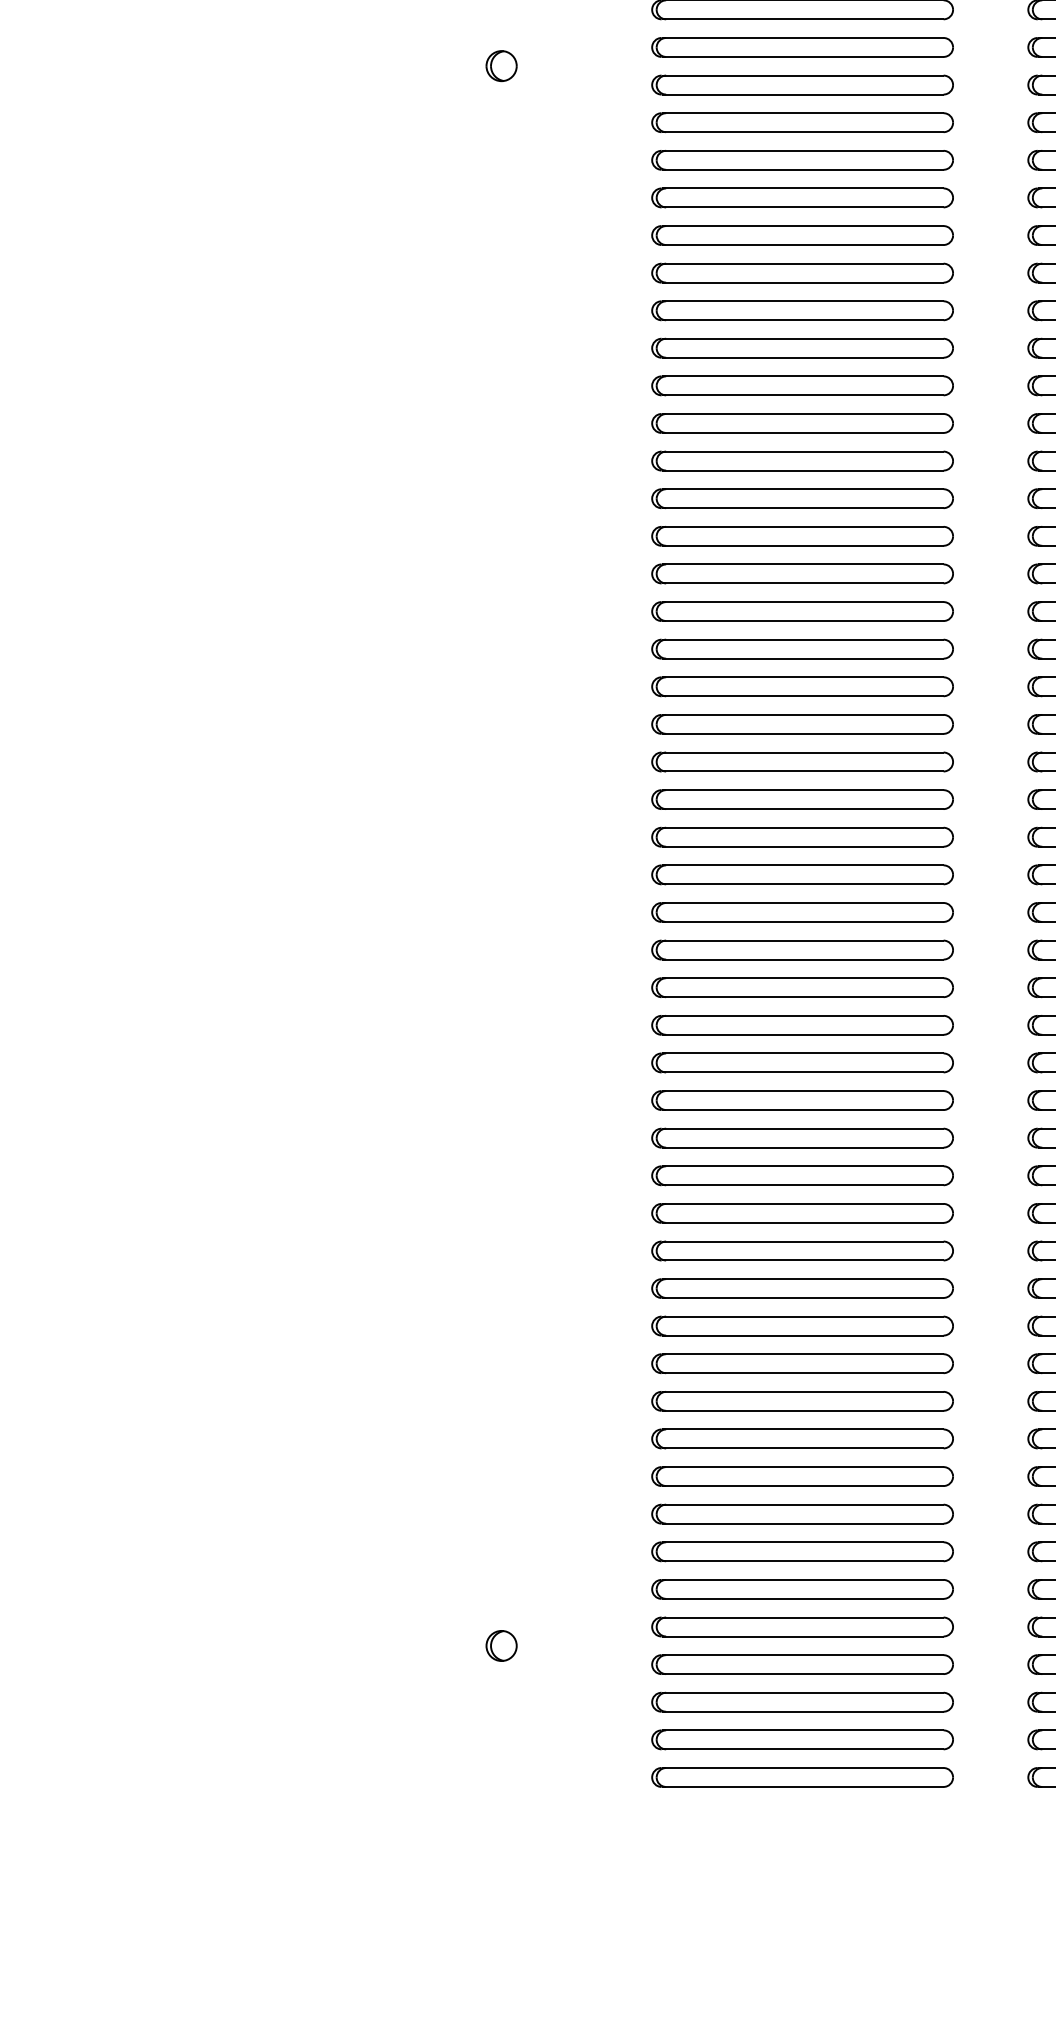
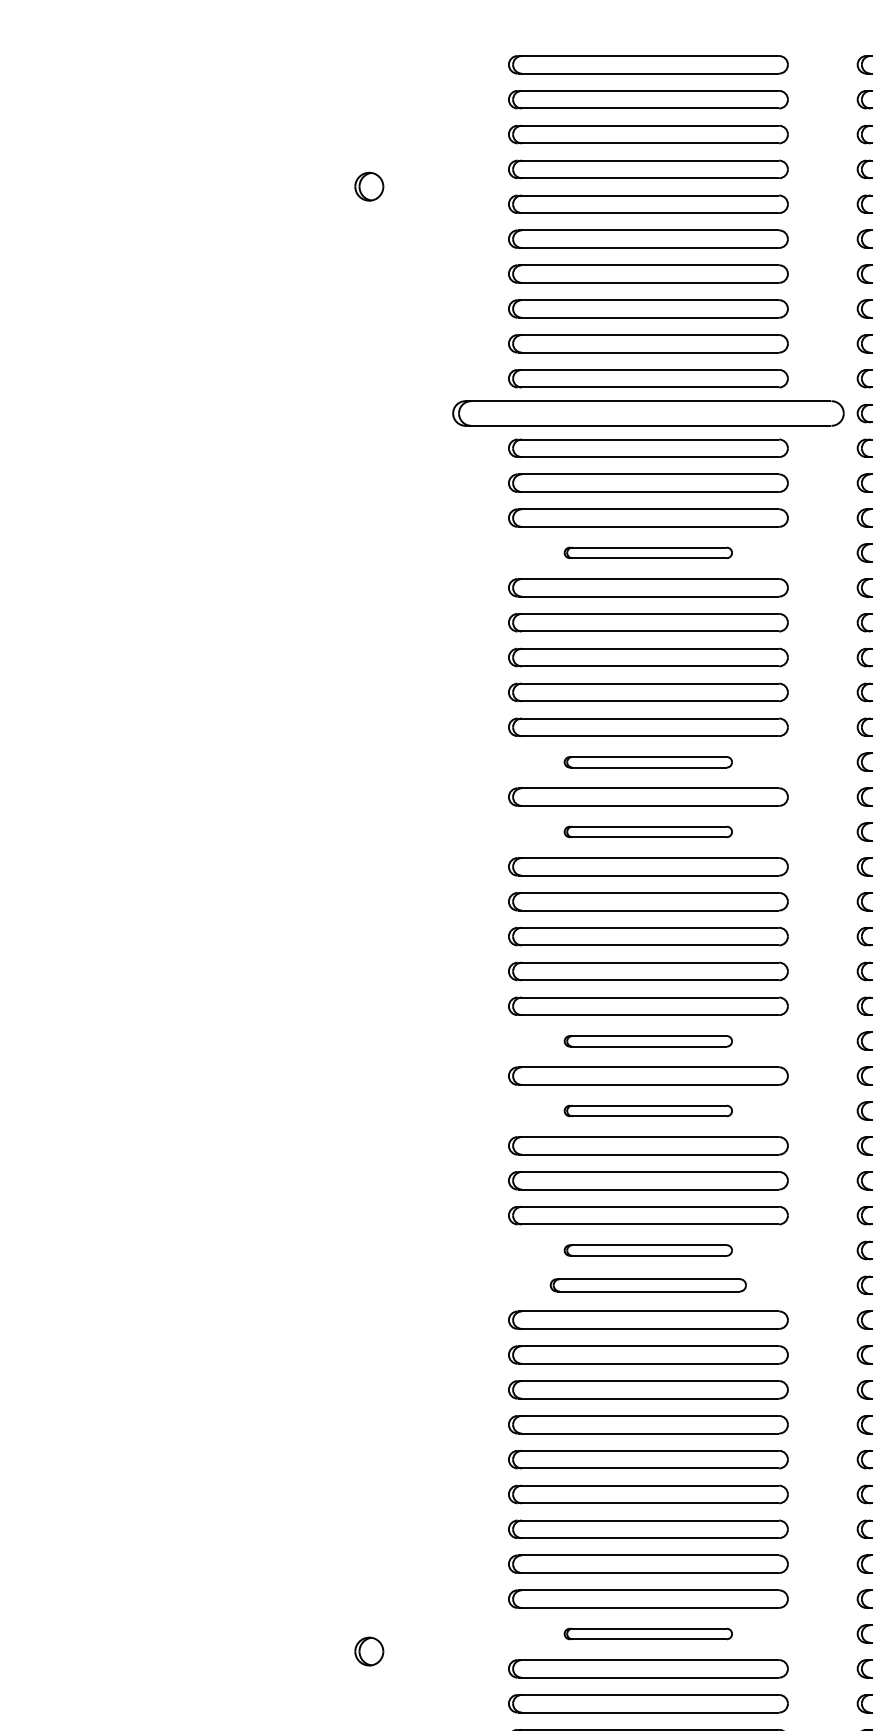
part: (802, 310) -> (648, 413), size x1.4
part: (802, 460) -> (648, 552), size x0.6
part: (802, 686) -> (648, 761), size x0.6
part: (802, 761) -> (648, 831), size x0.6
part: (802, 987) -> (648, 1041), size x0.6
part: (802, 1062) -> (648, 1110), size x0.6
part: (802, 1213) -> (648, 1250), size x0.6
part: (802, 1250) -> (648, 1284), size x0.7
part: (802, 1626) -> (648, 1633), size x0.6

